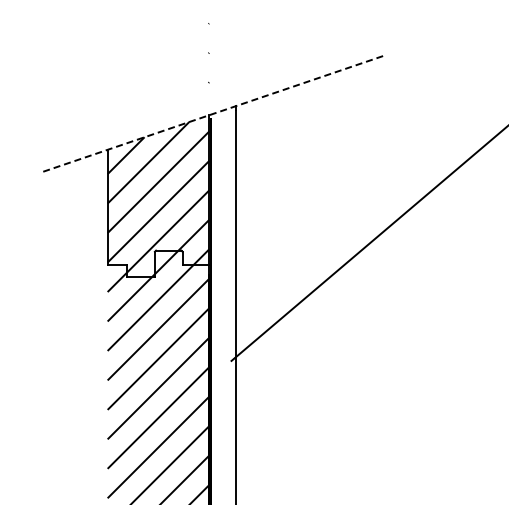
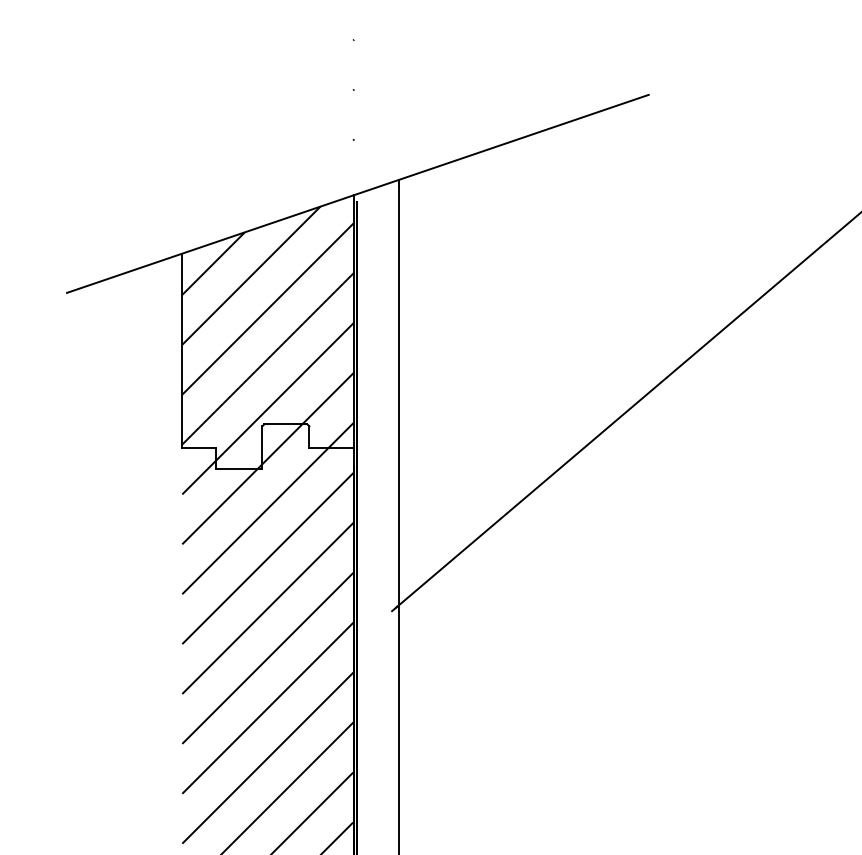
line: (210, 114) -> (356, 193), dashed -> solid

